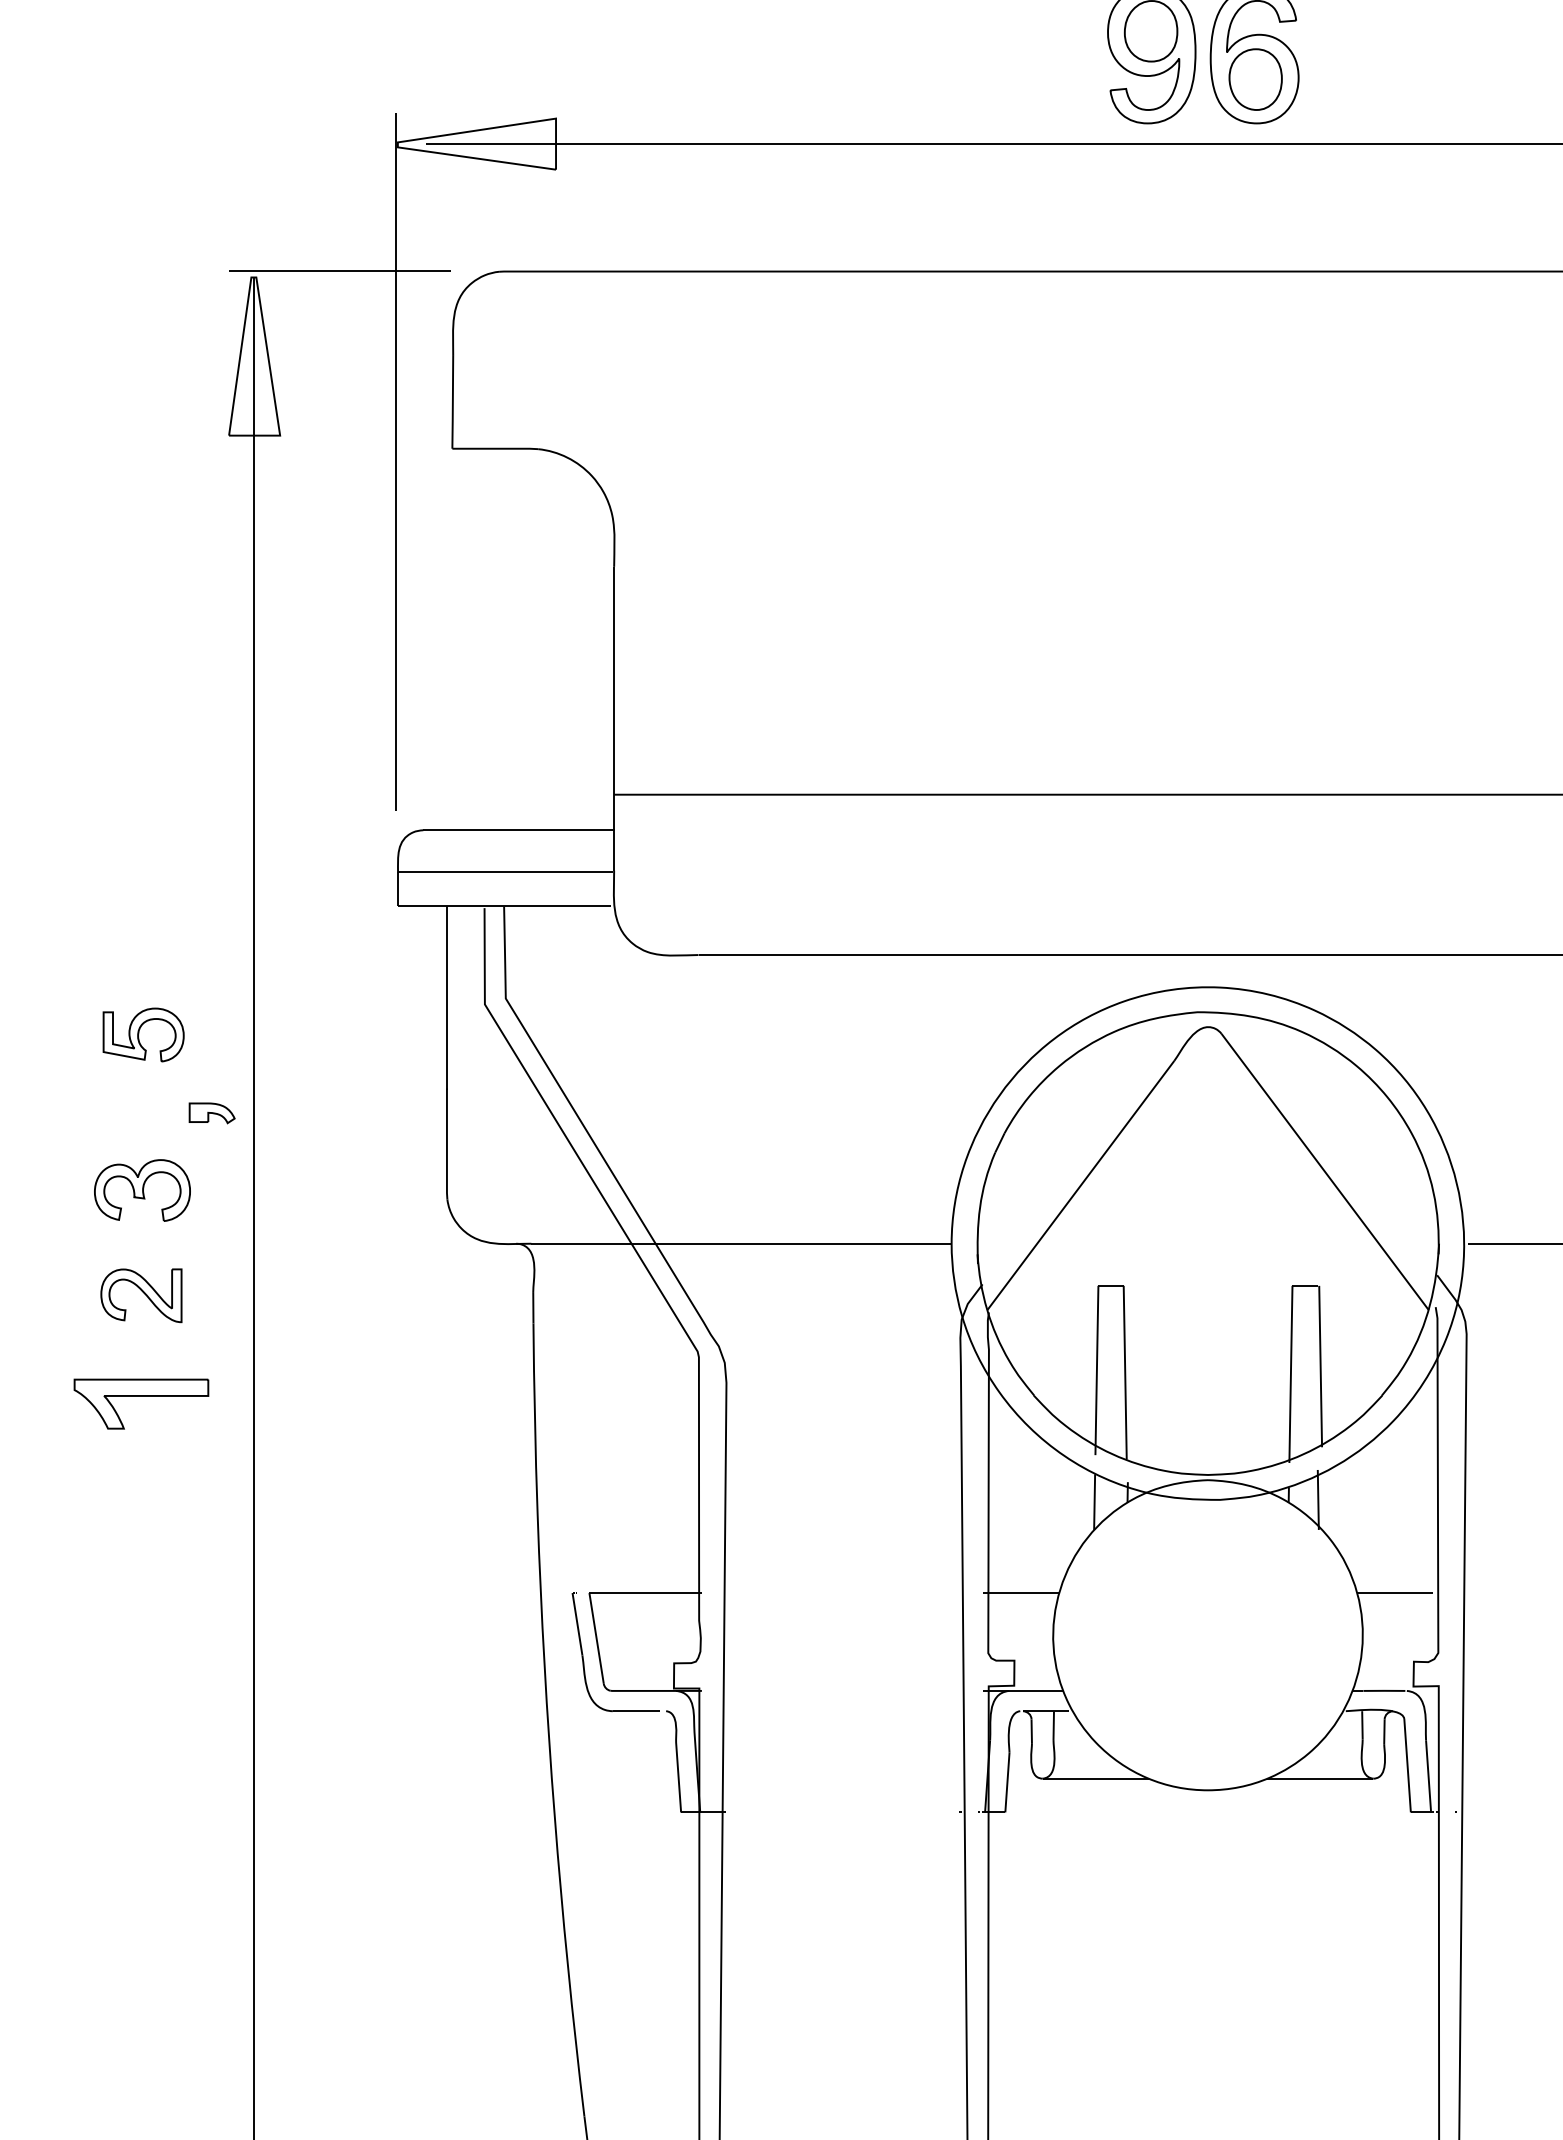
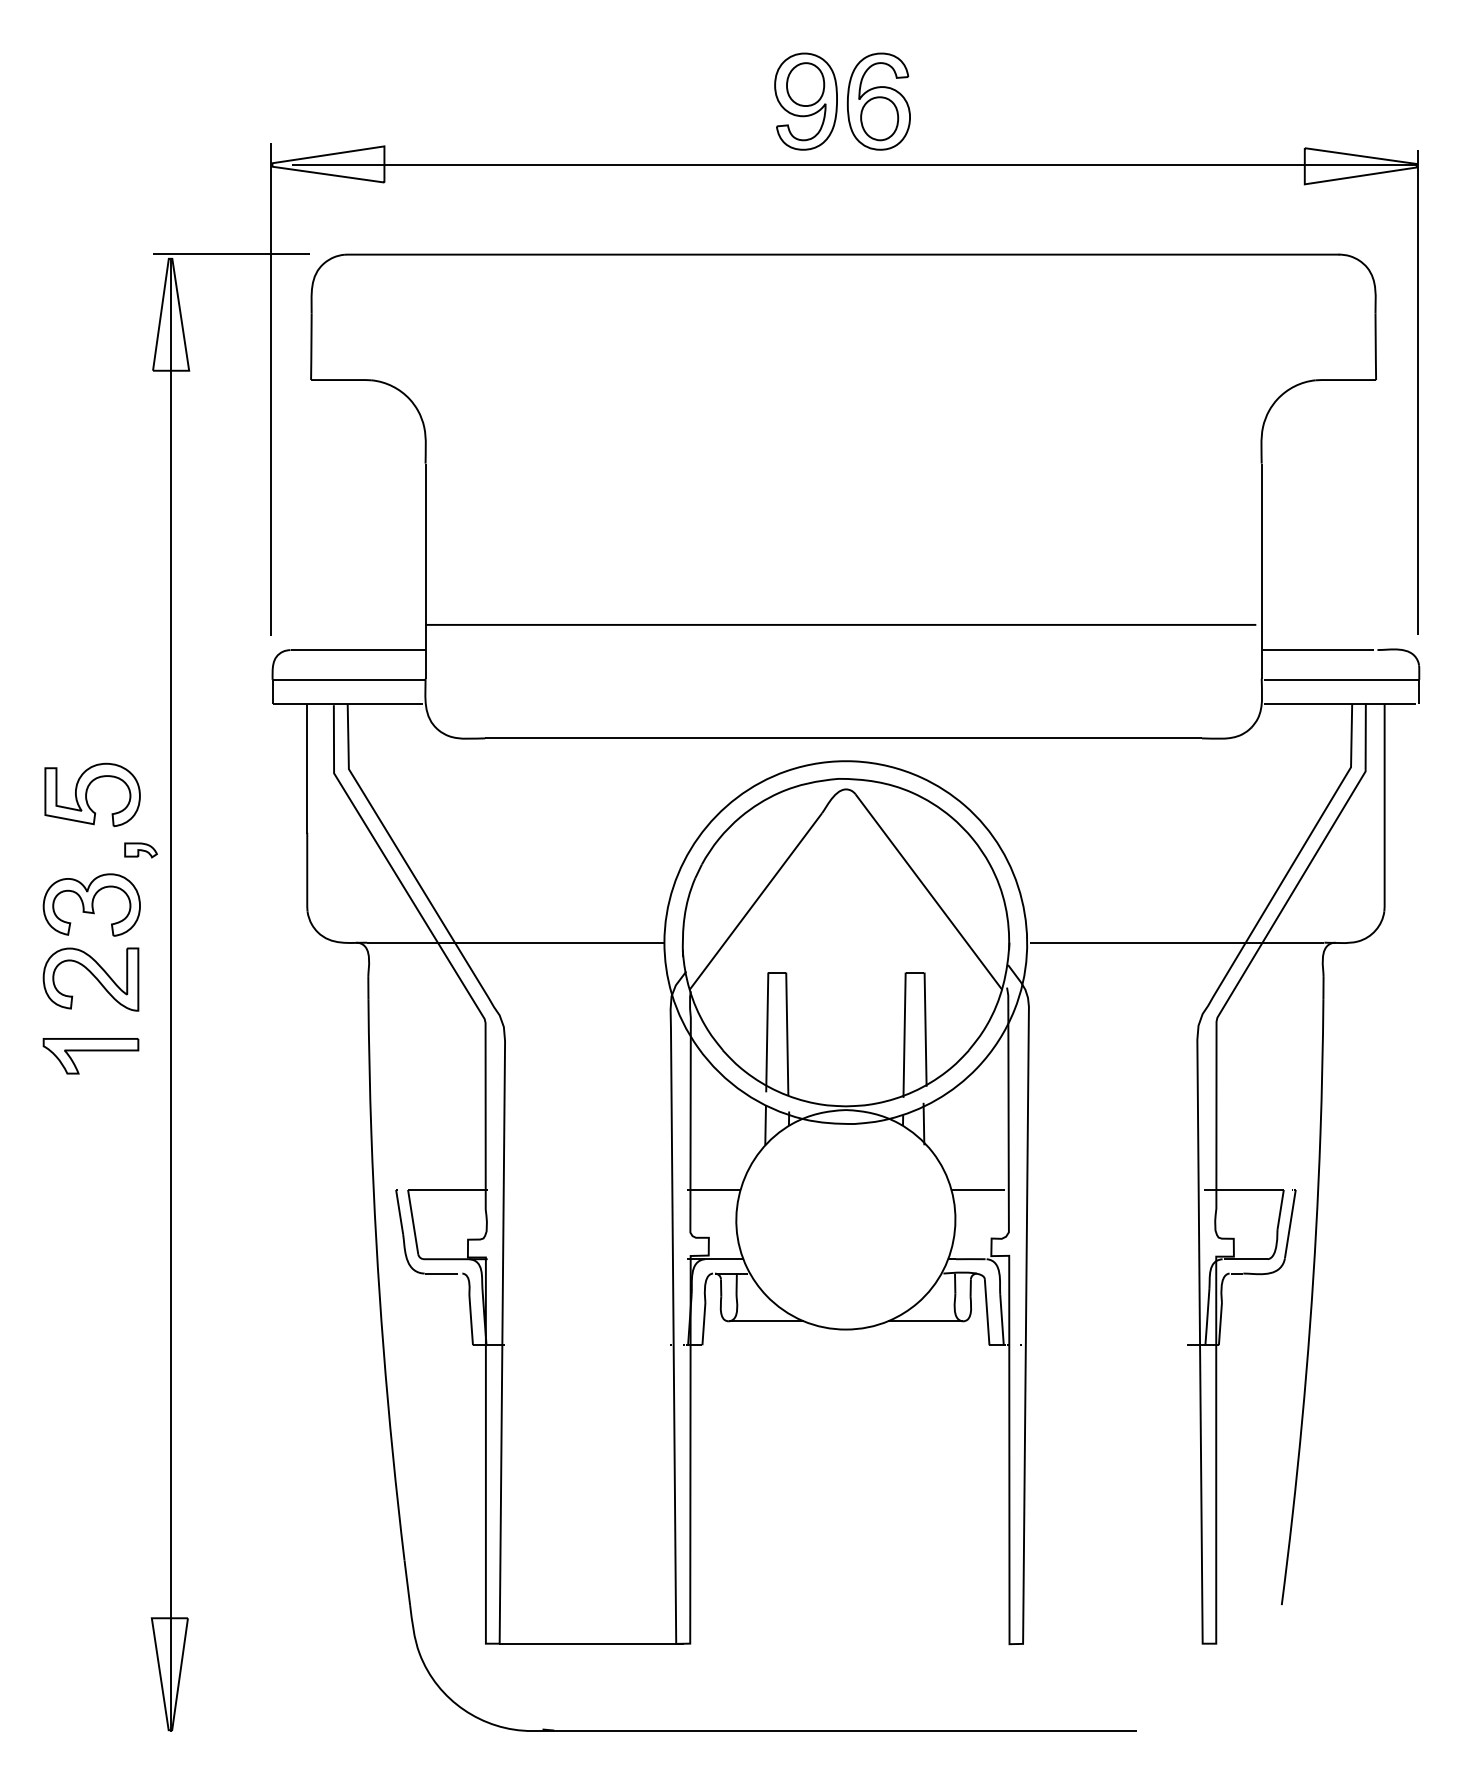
part: (143, 1034) -> (92, 794), size x1.67
part: (142, 1189) -> (91, 904), size x1.43
part: (140, 1295) -> (90, 979), size x1.67

